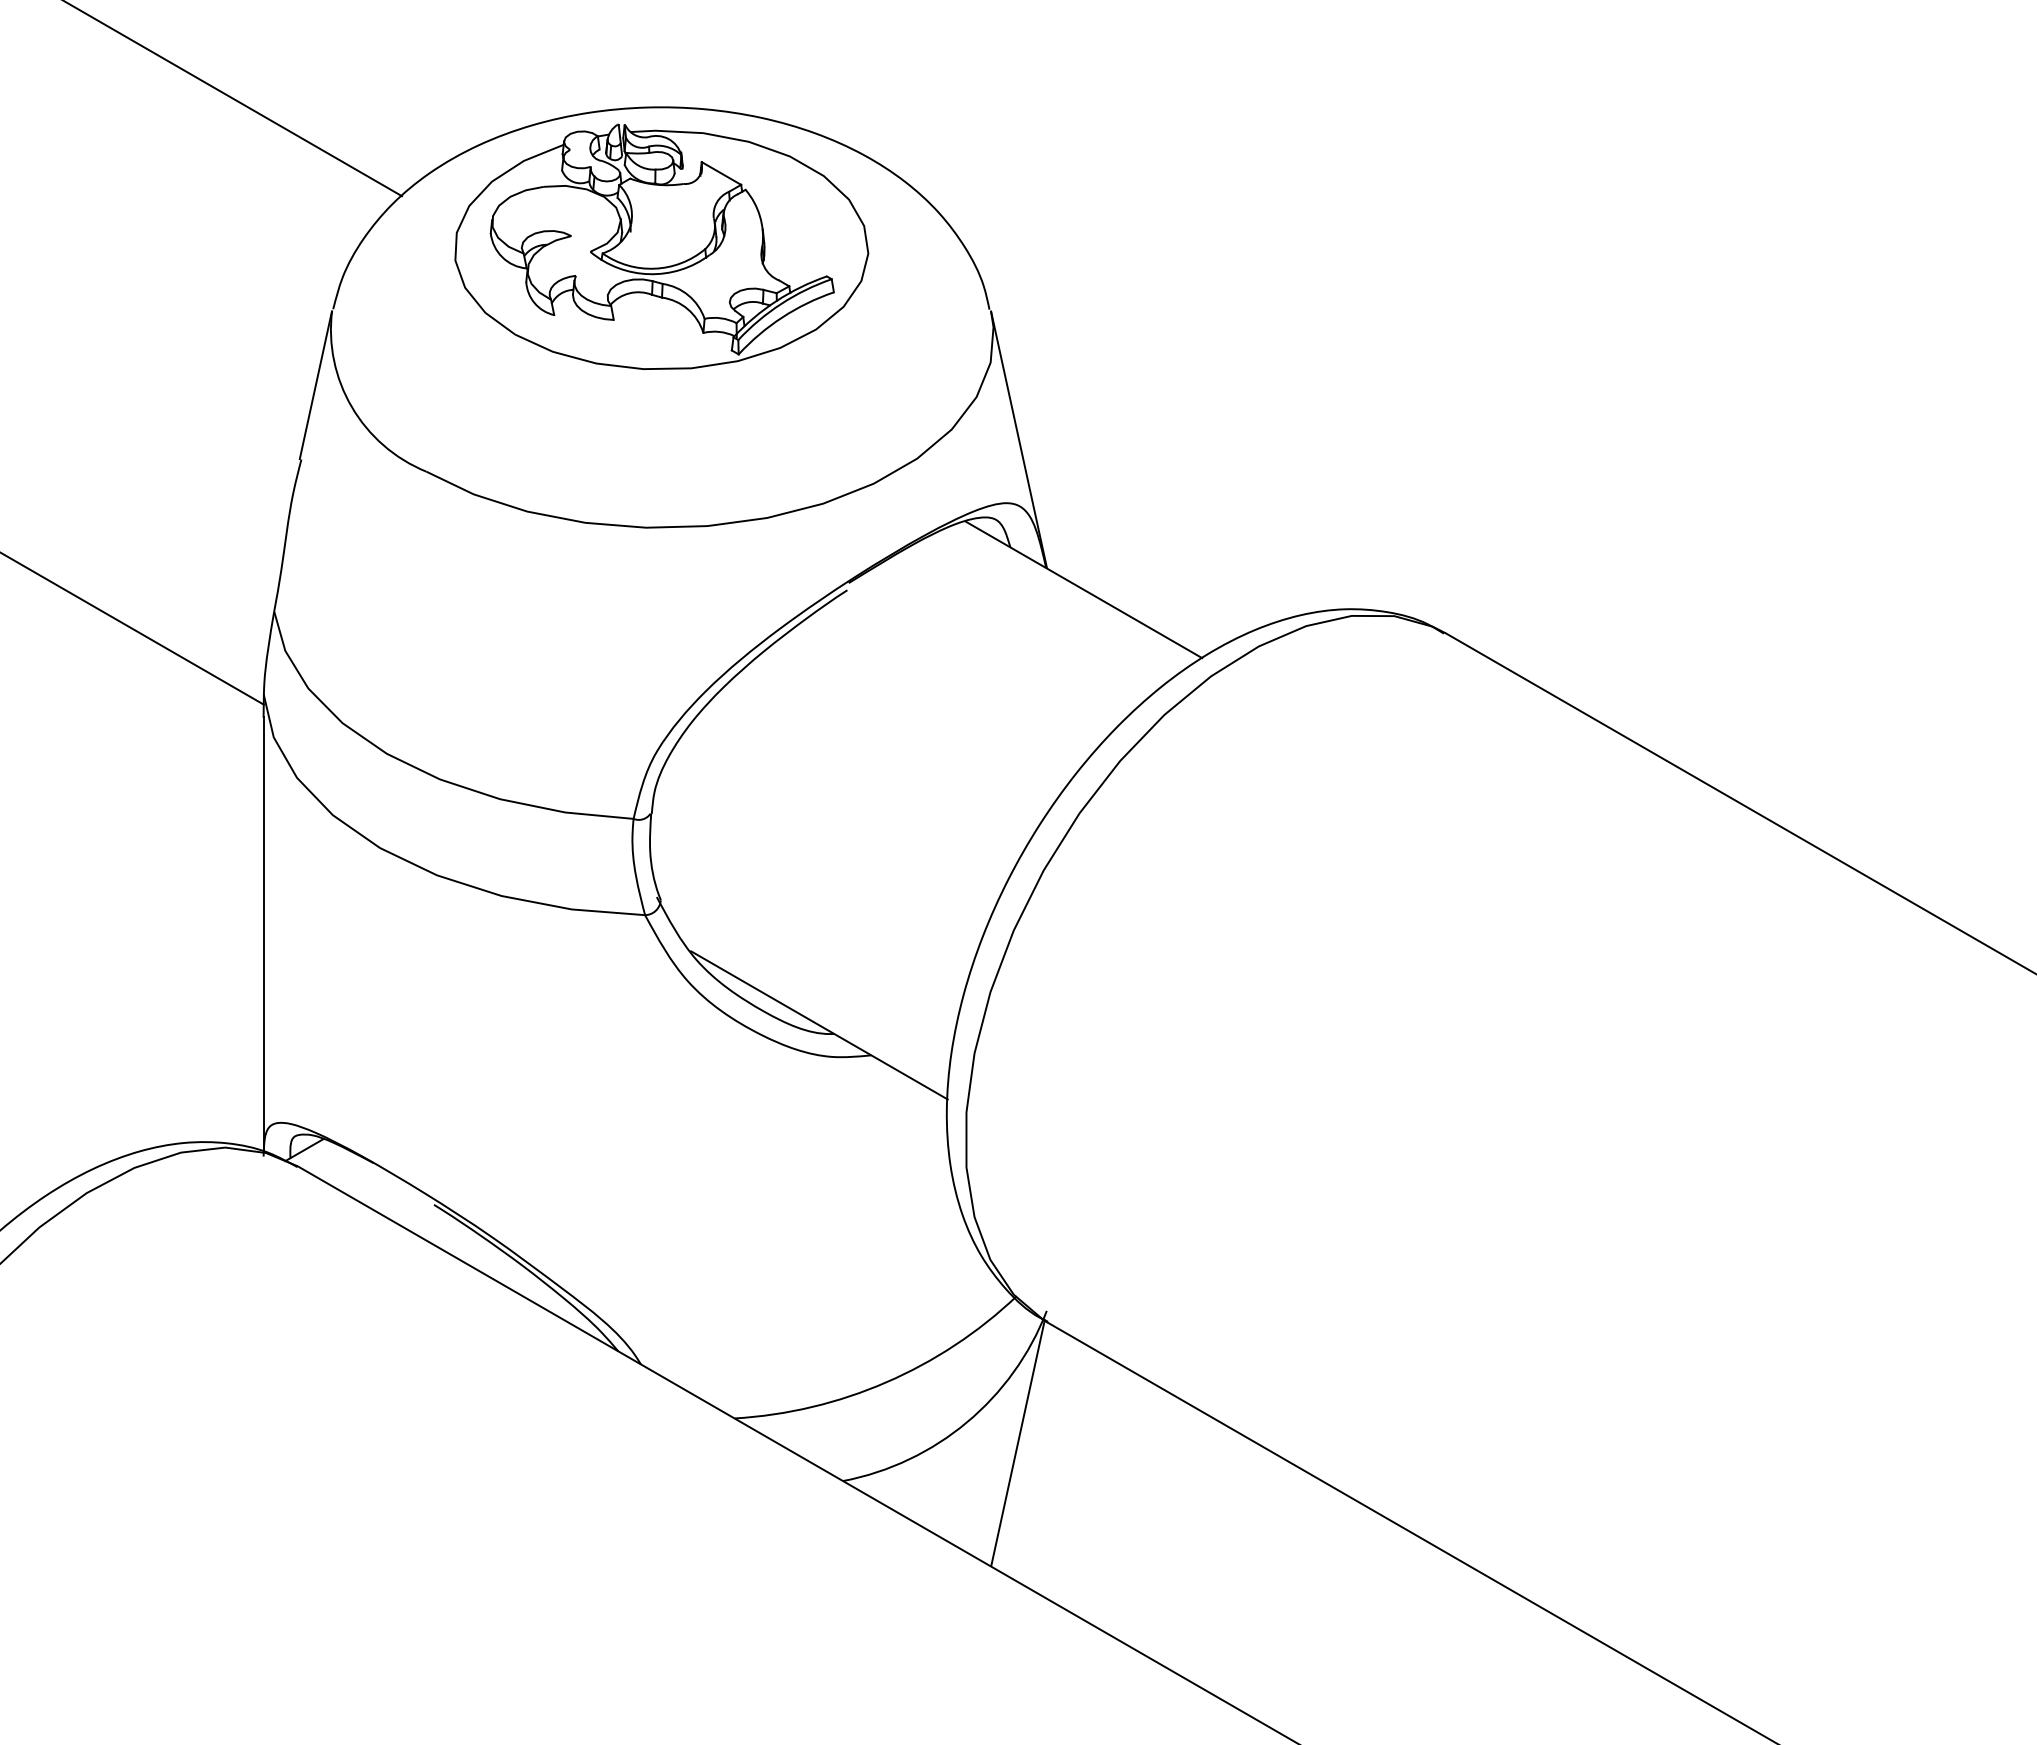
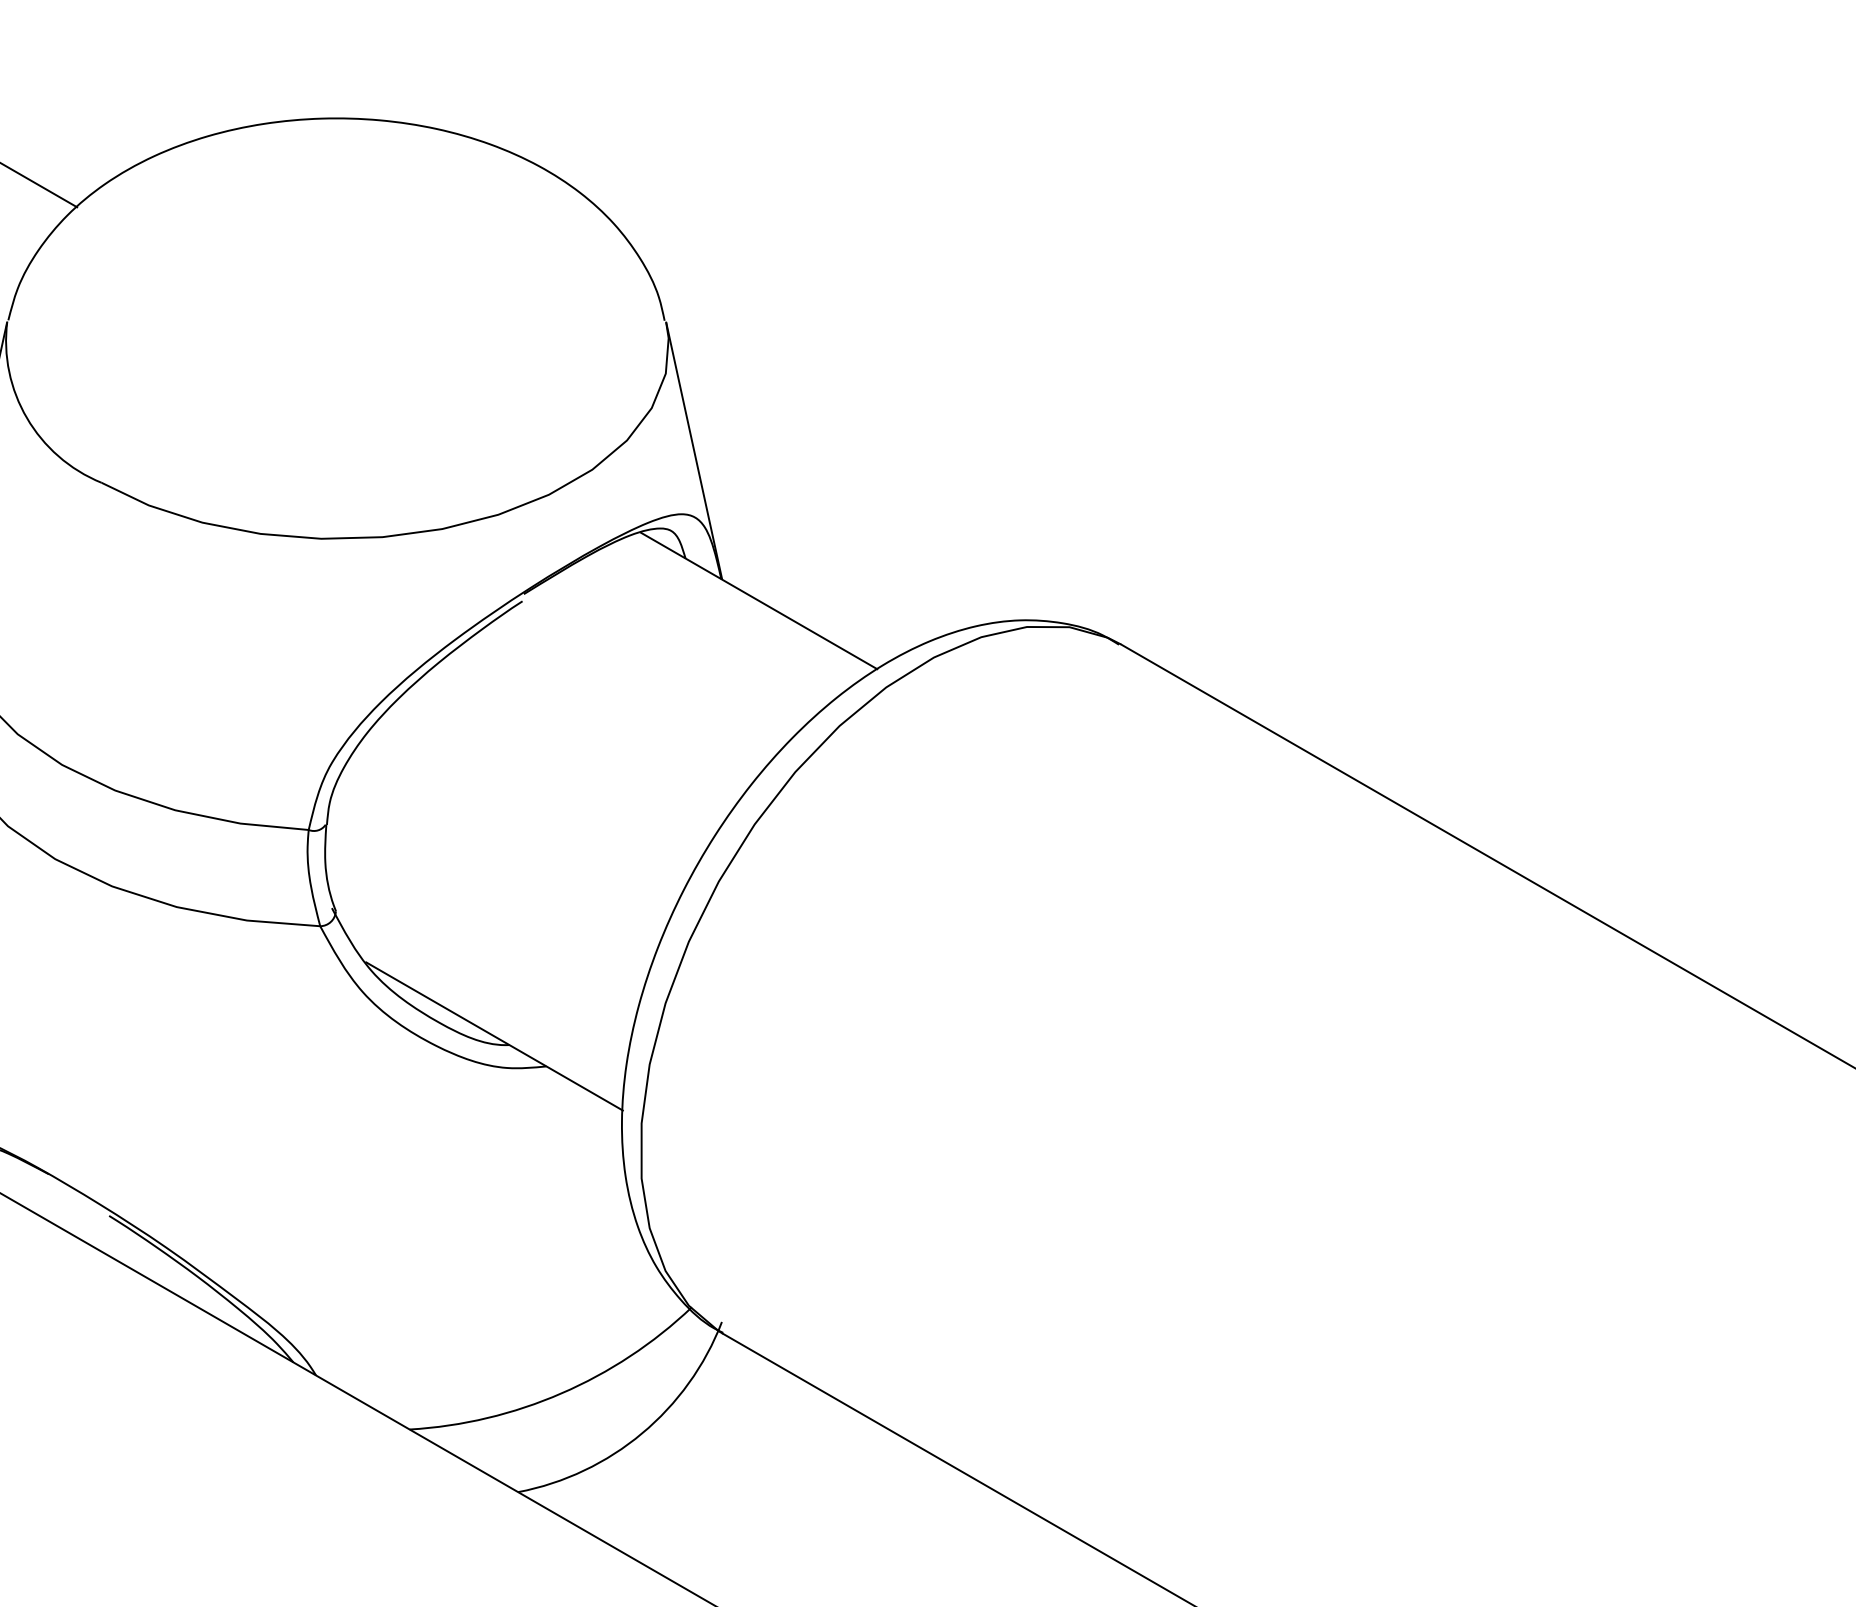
part: (661, 246) -> (336, 257), removed
line: (1017, 1443) -> (692, 1454), removed

